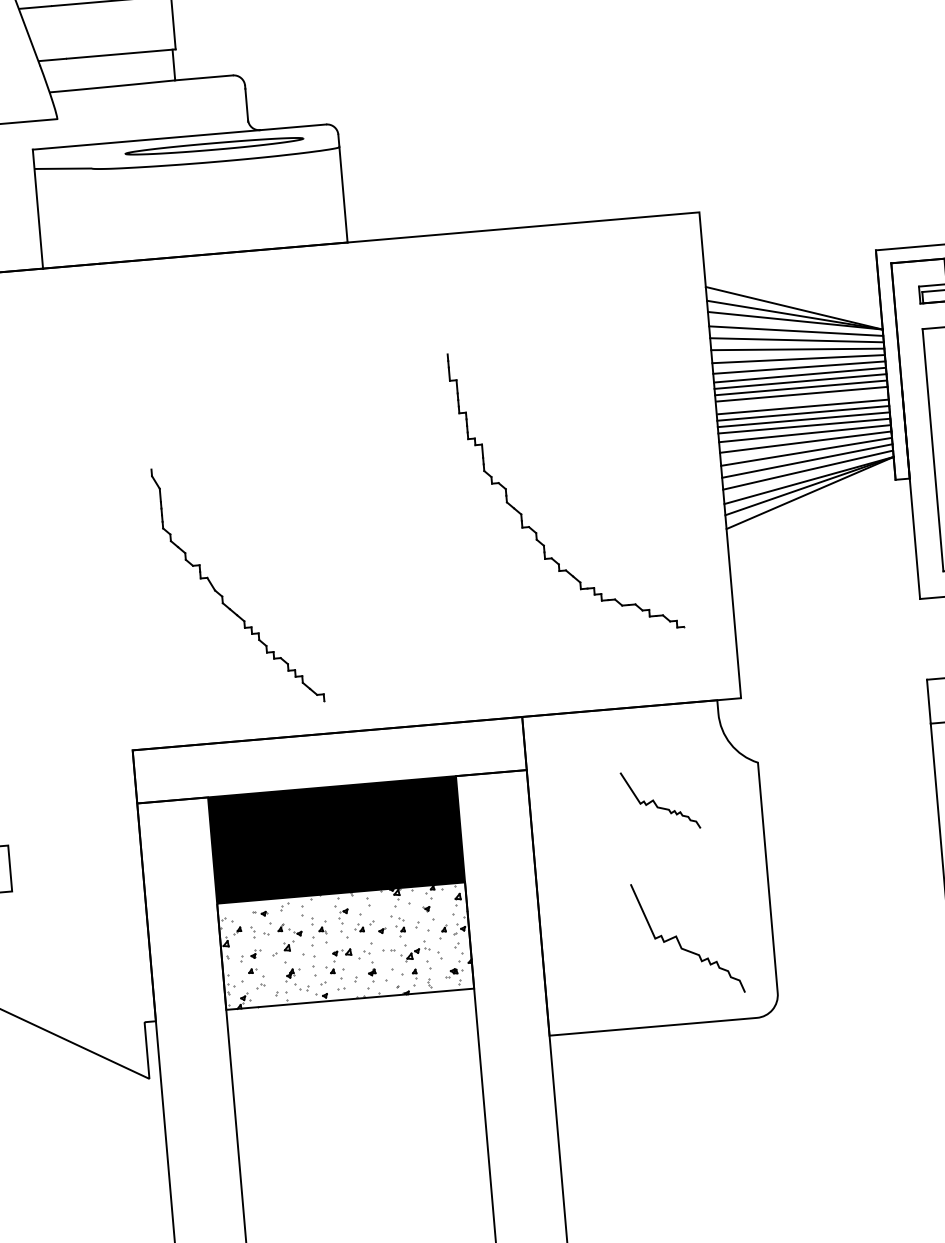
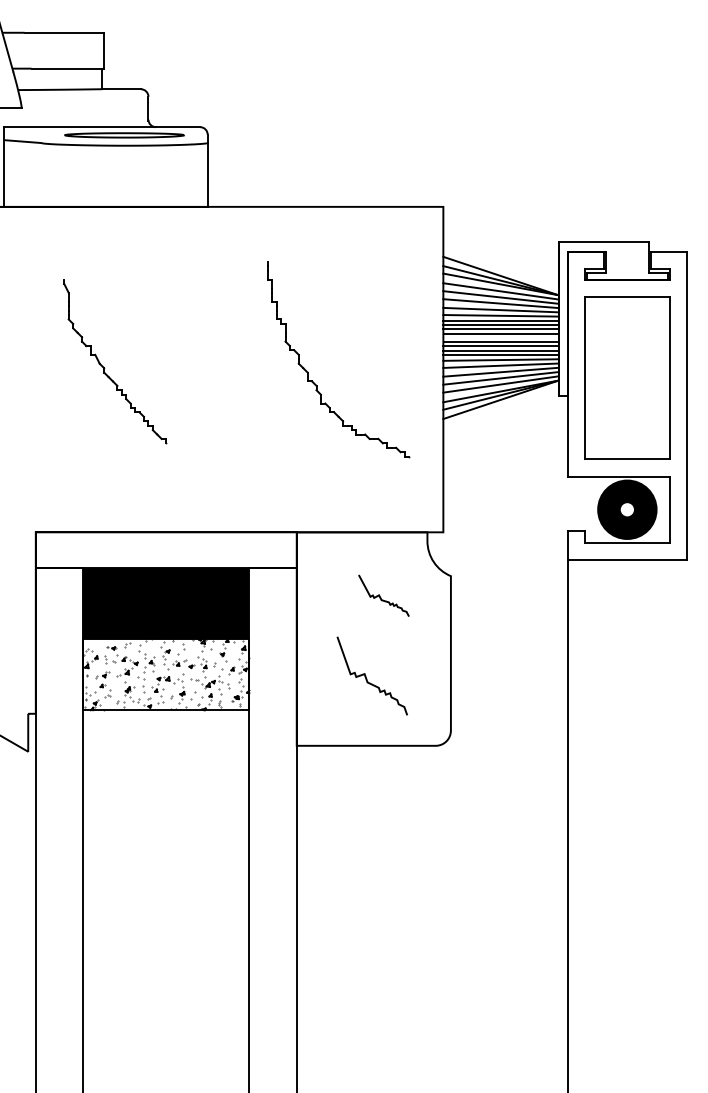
part: (522, 514) -> (308, 372), moved
part: (224, 596) -> (105, 368), moved
curve: (679, 938) -> (366, 675), moved

